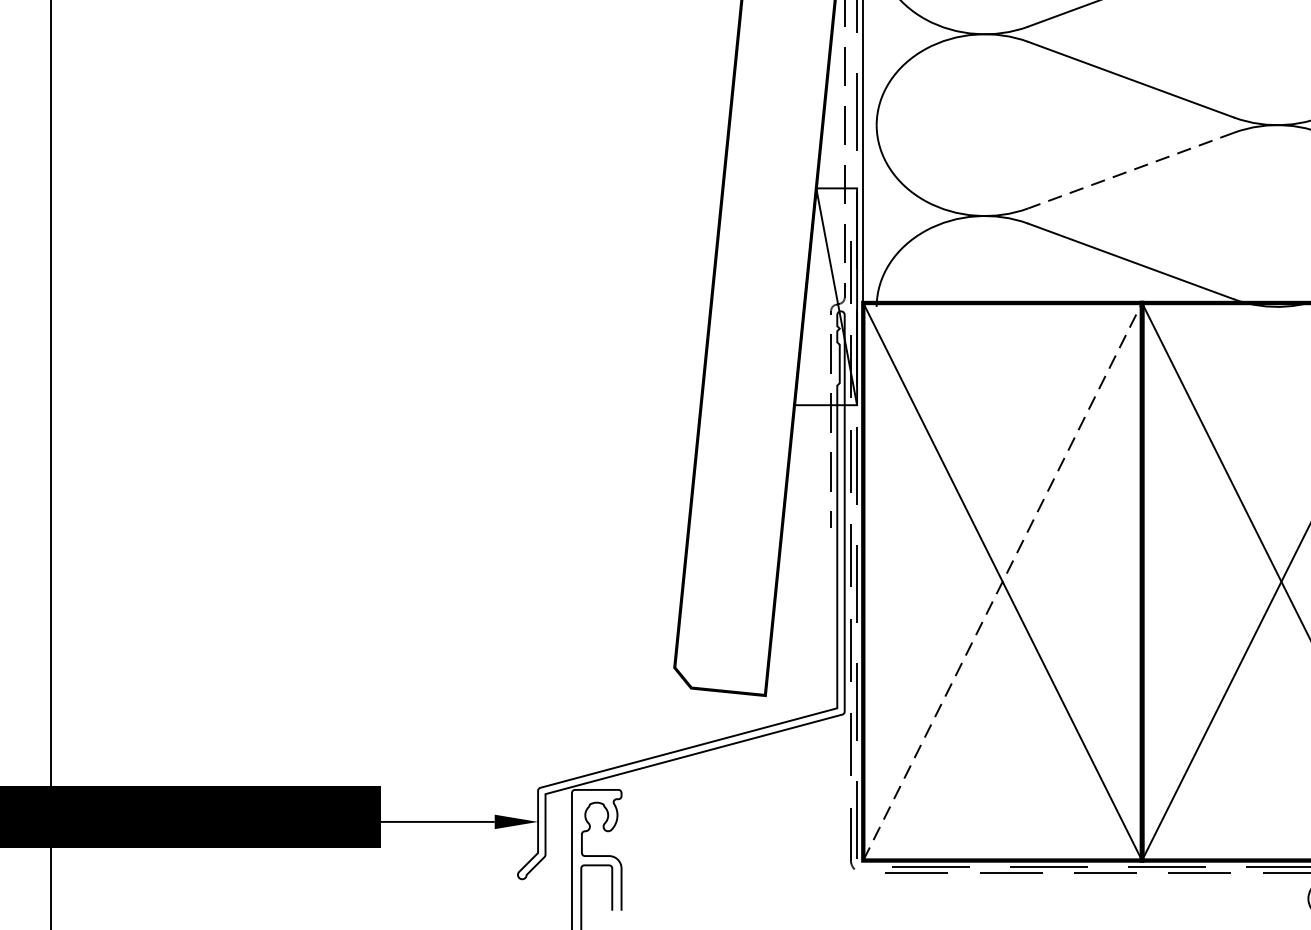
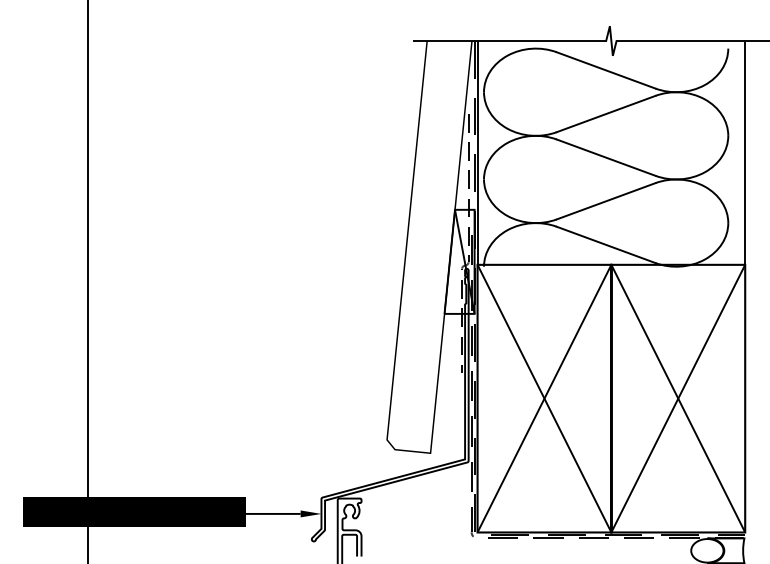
line: (1131, 171) -> (606, 201), dashed -> solid
line: (1002, 581) -> (544, 398), dashed -> solid

